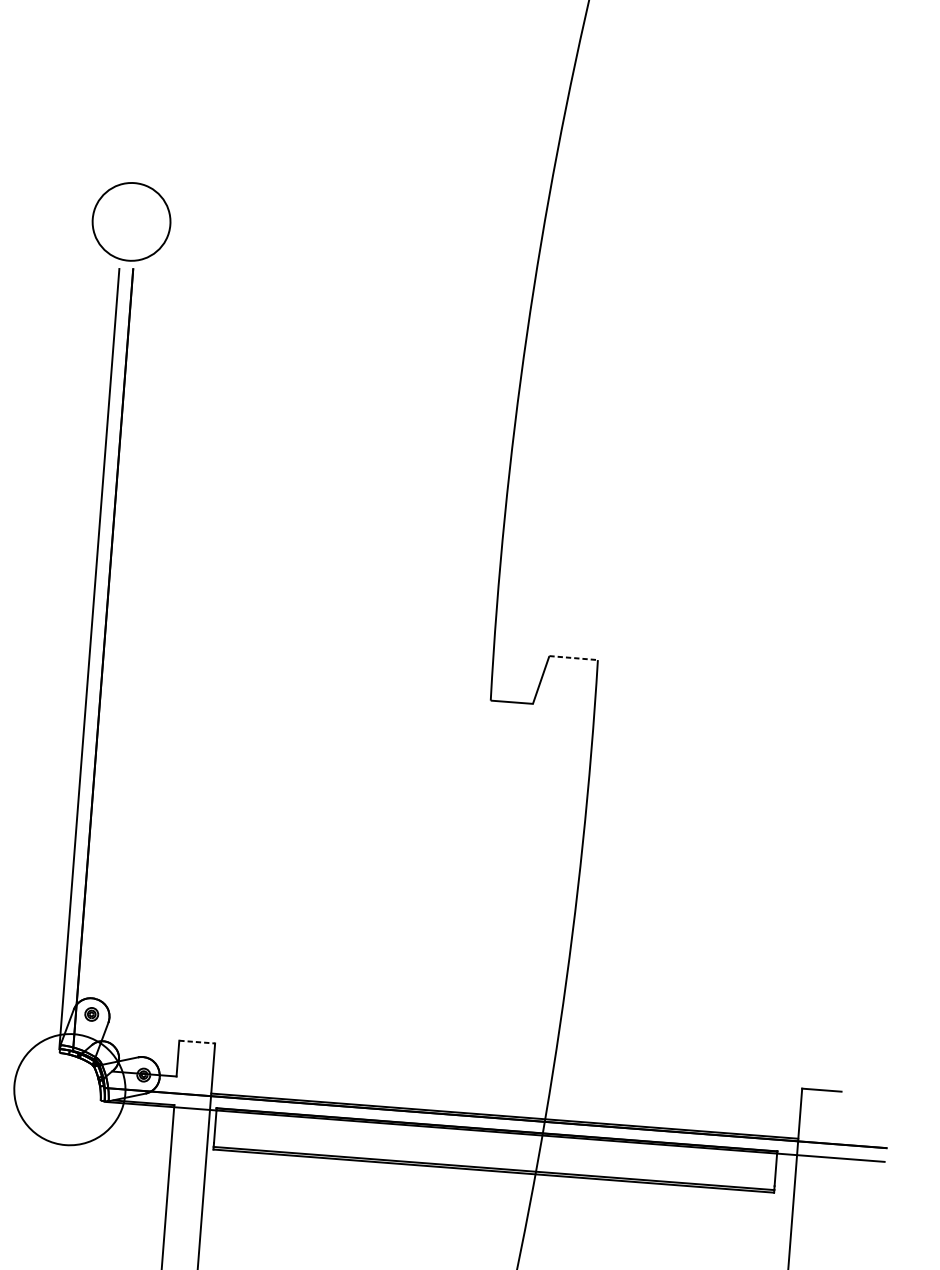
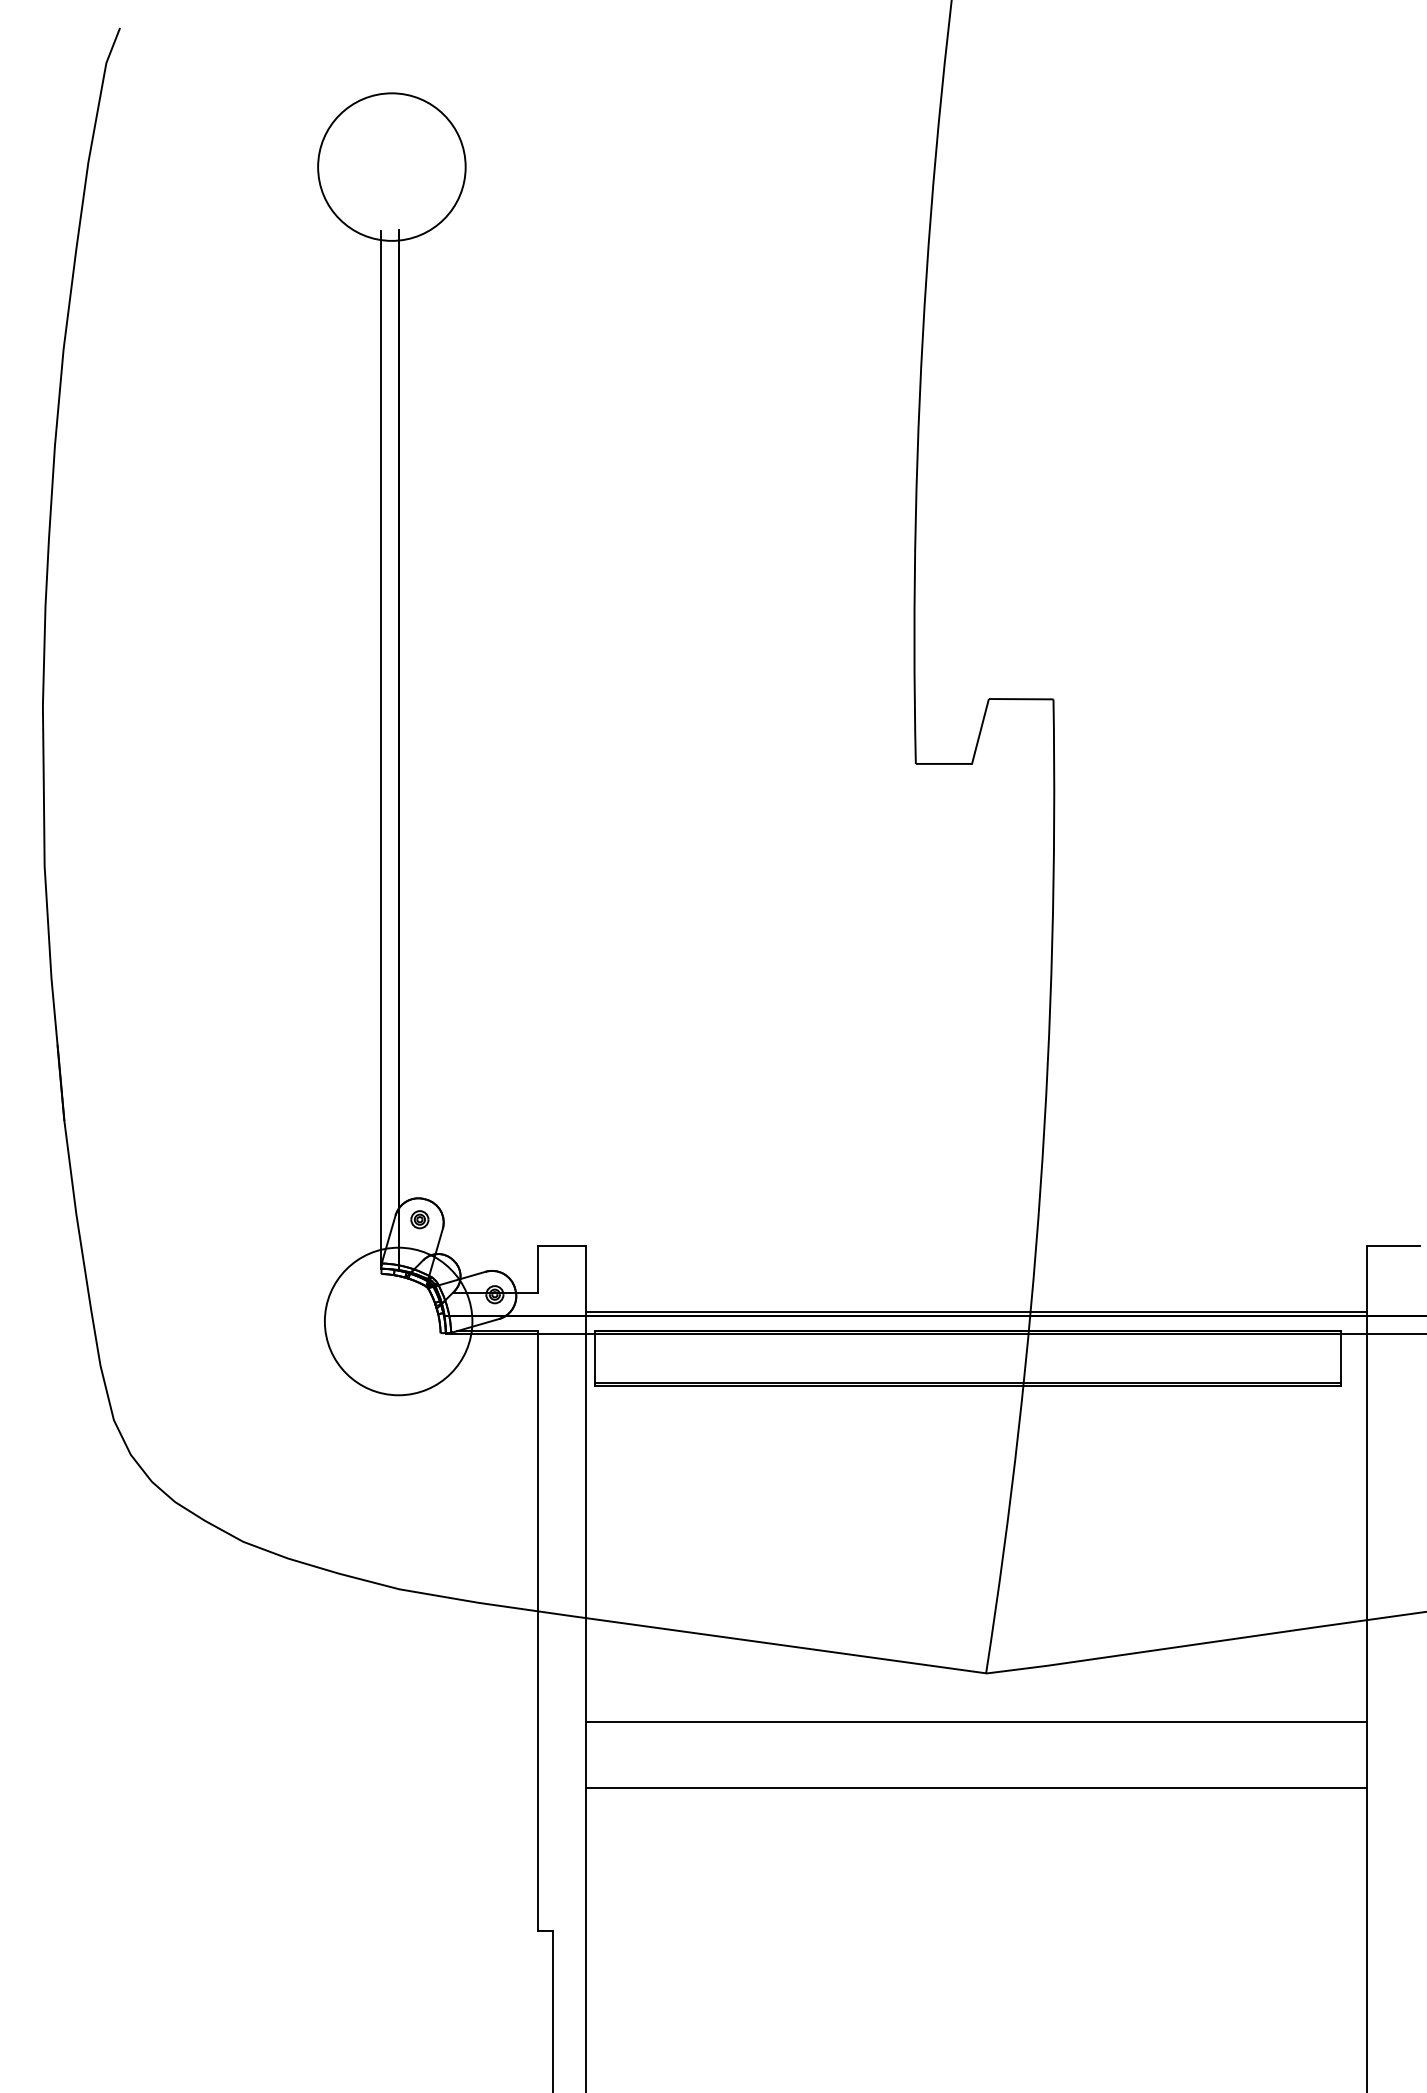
circle: (131, 221) -> (391, 166), size x1.43
line: (573, 658) -> (1021, 699), dashed -> solid
line: (197, 1042) -> (562, 1245), dashed -> solid

